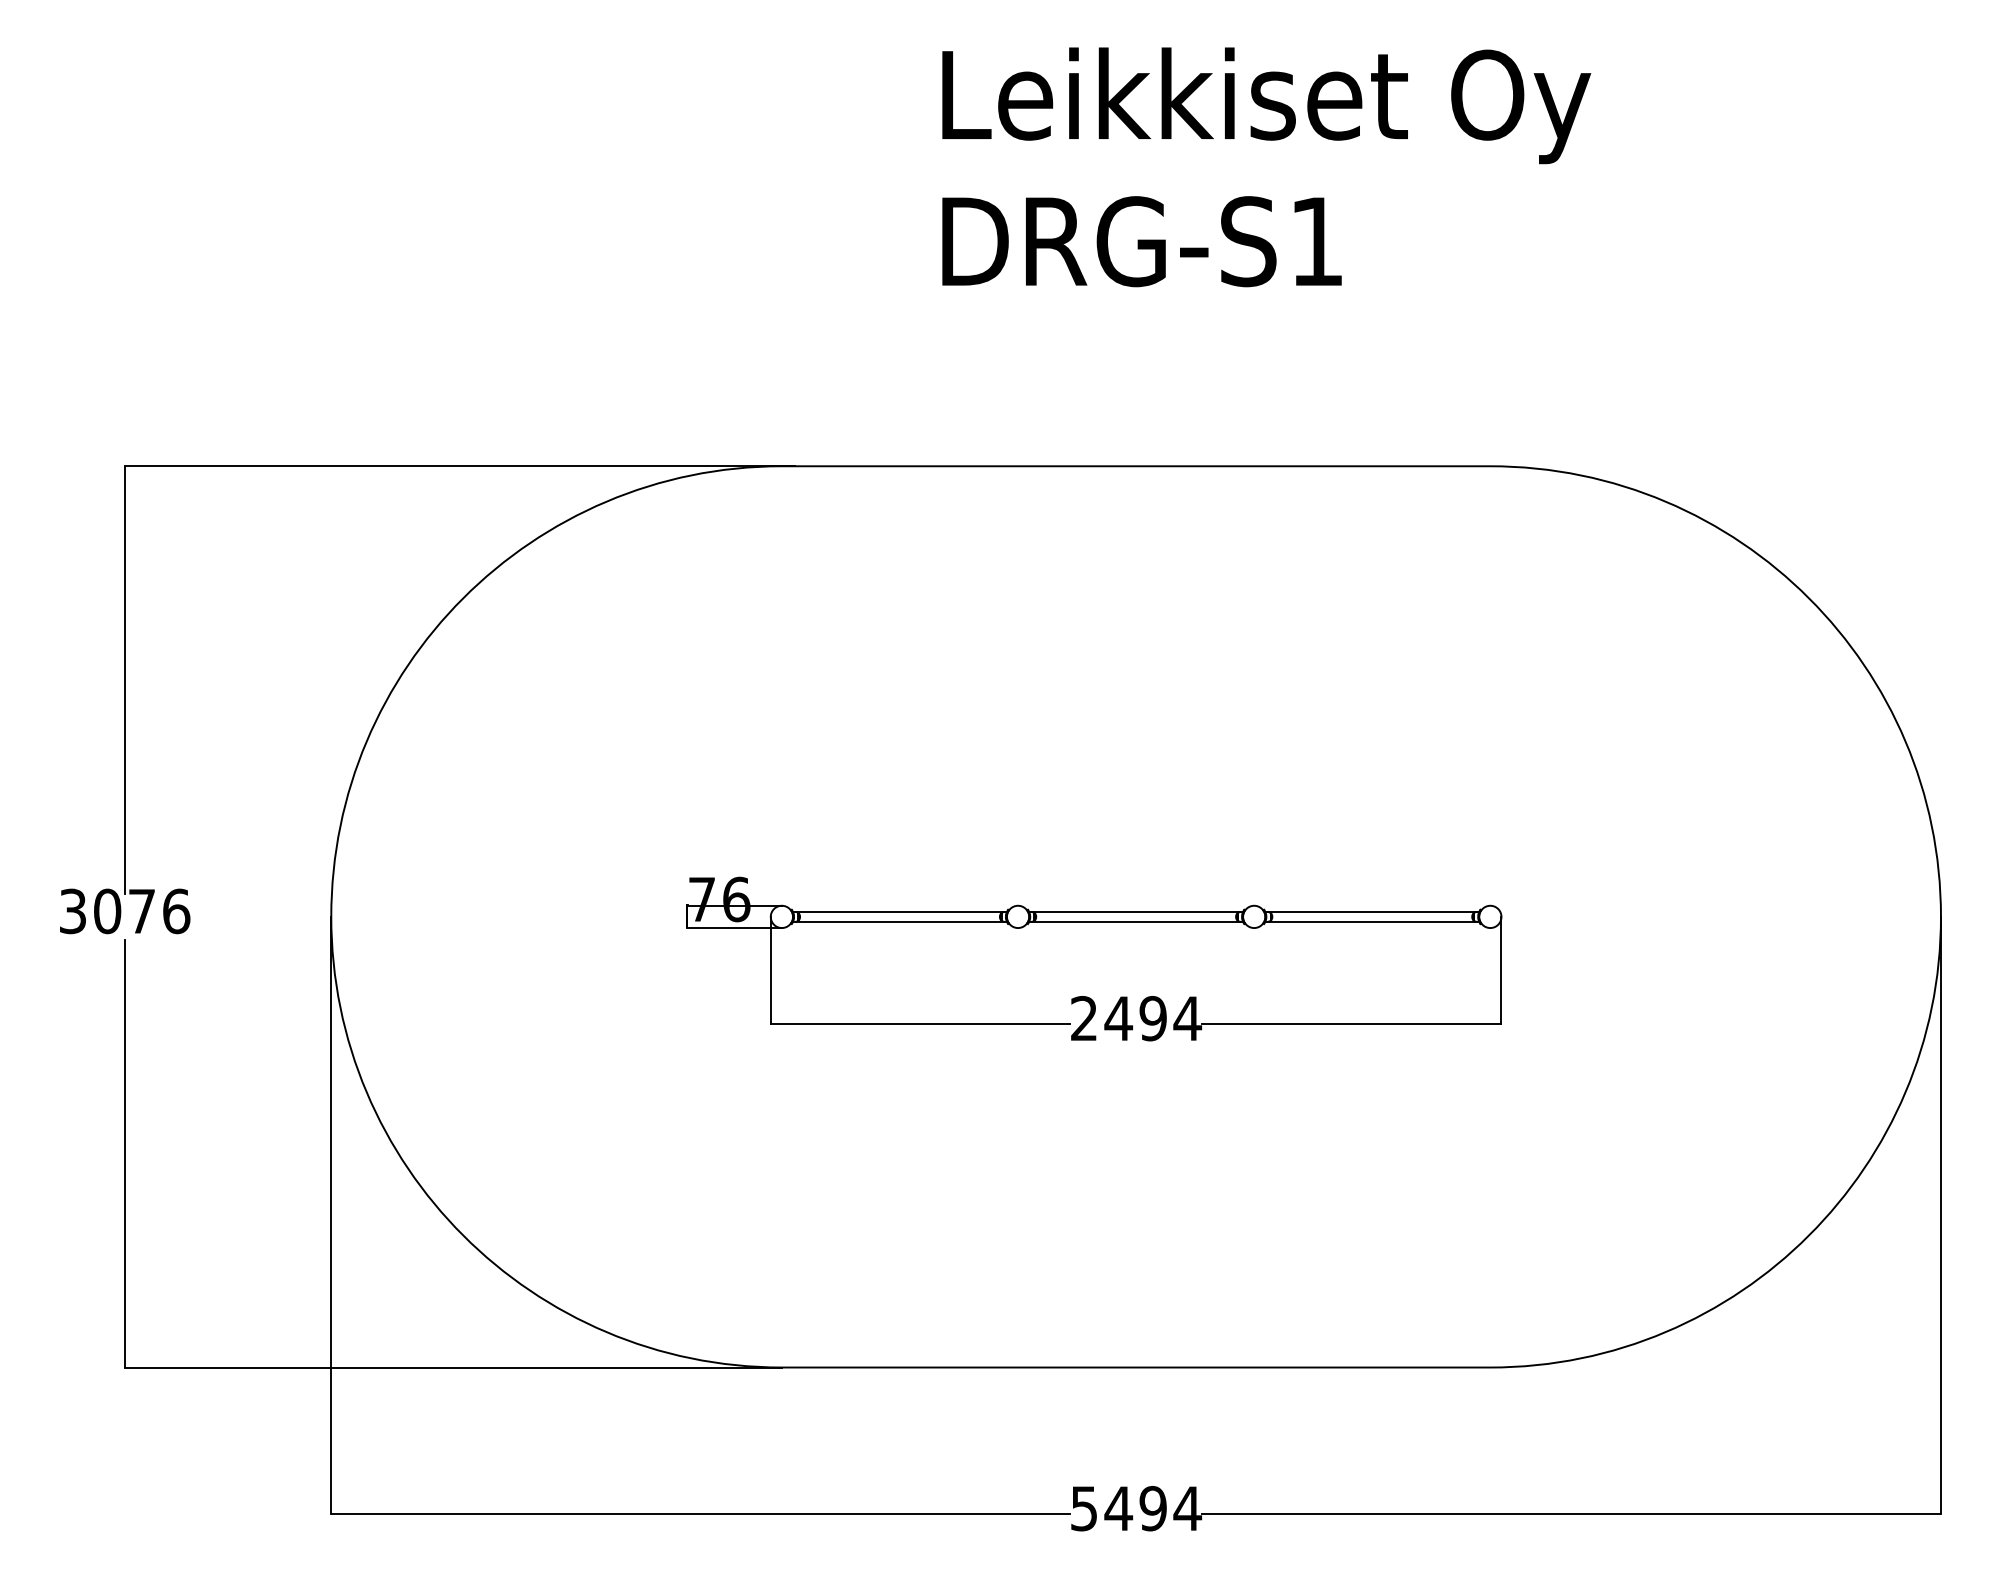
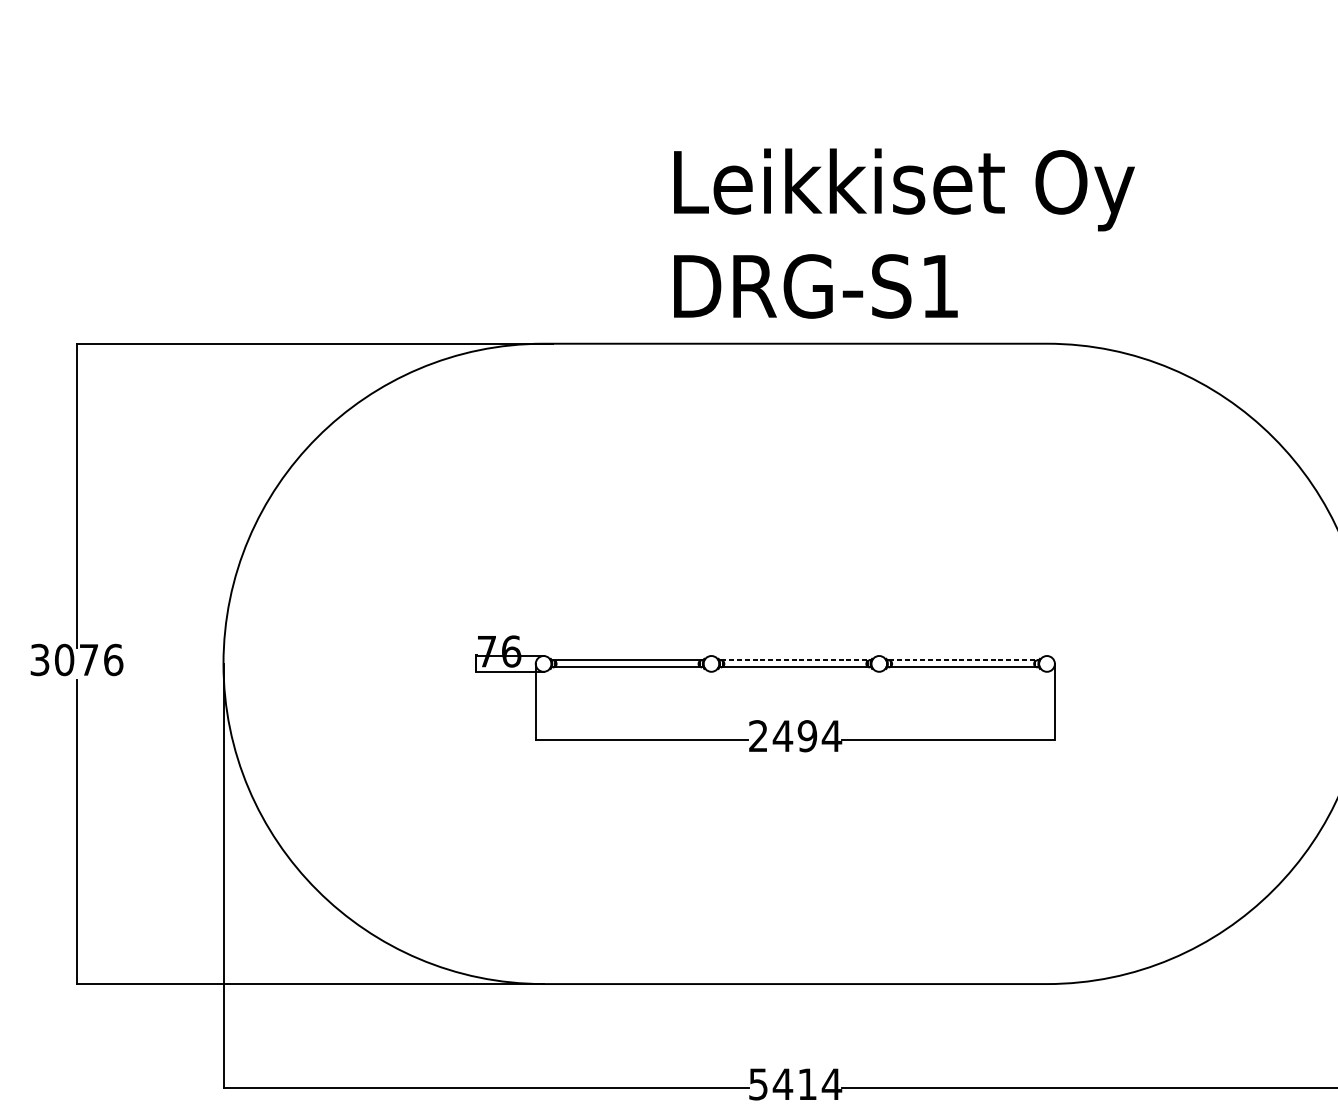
text: (1266, 167) -> (904, 233), moved
line: (1136, 911) -> (795, 660), solid -> dashed
line: (1372, 911) -> (963, 660), solid -> dashed
text: (1152, 1508) -> (806, 1084), 5494 -> 5414

